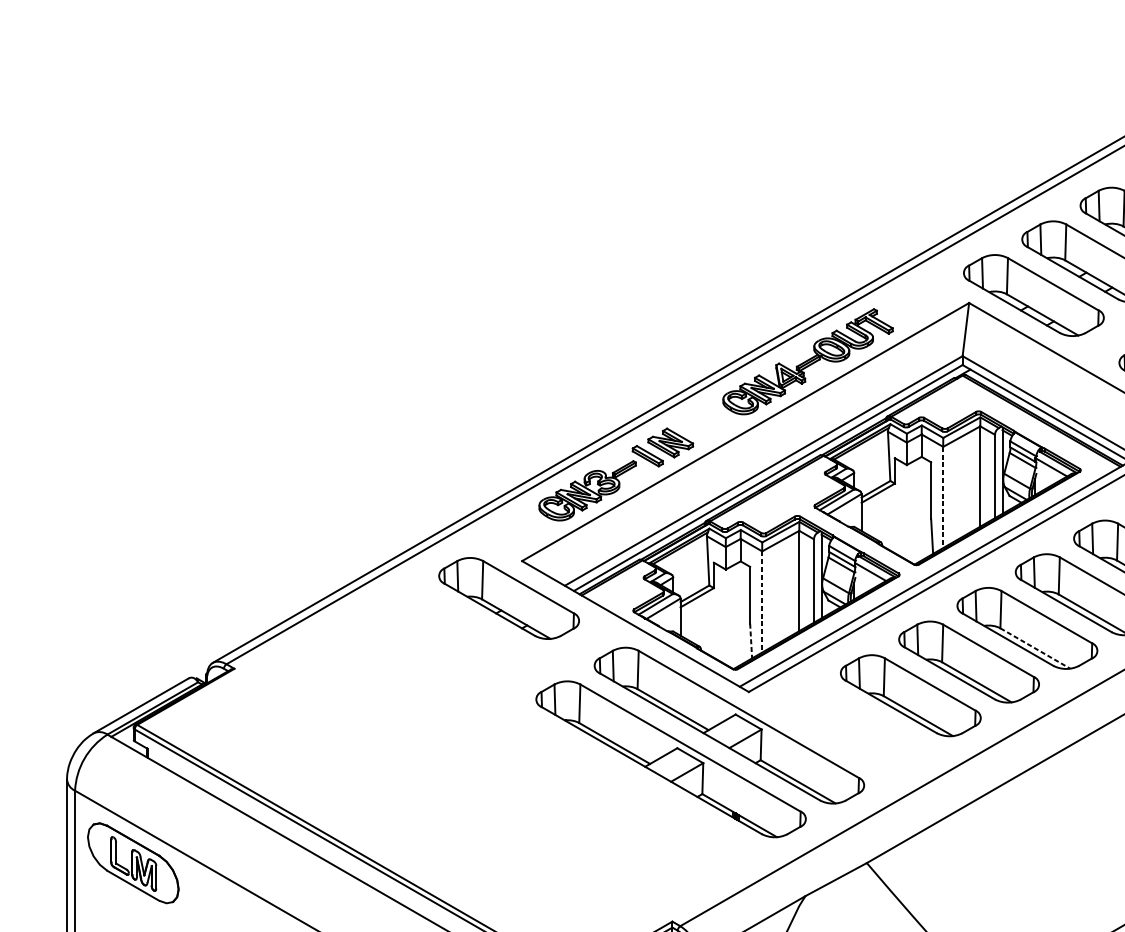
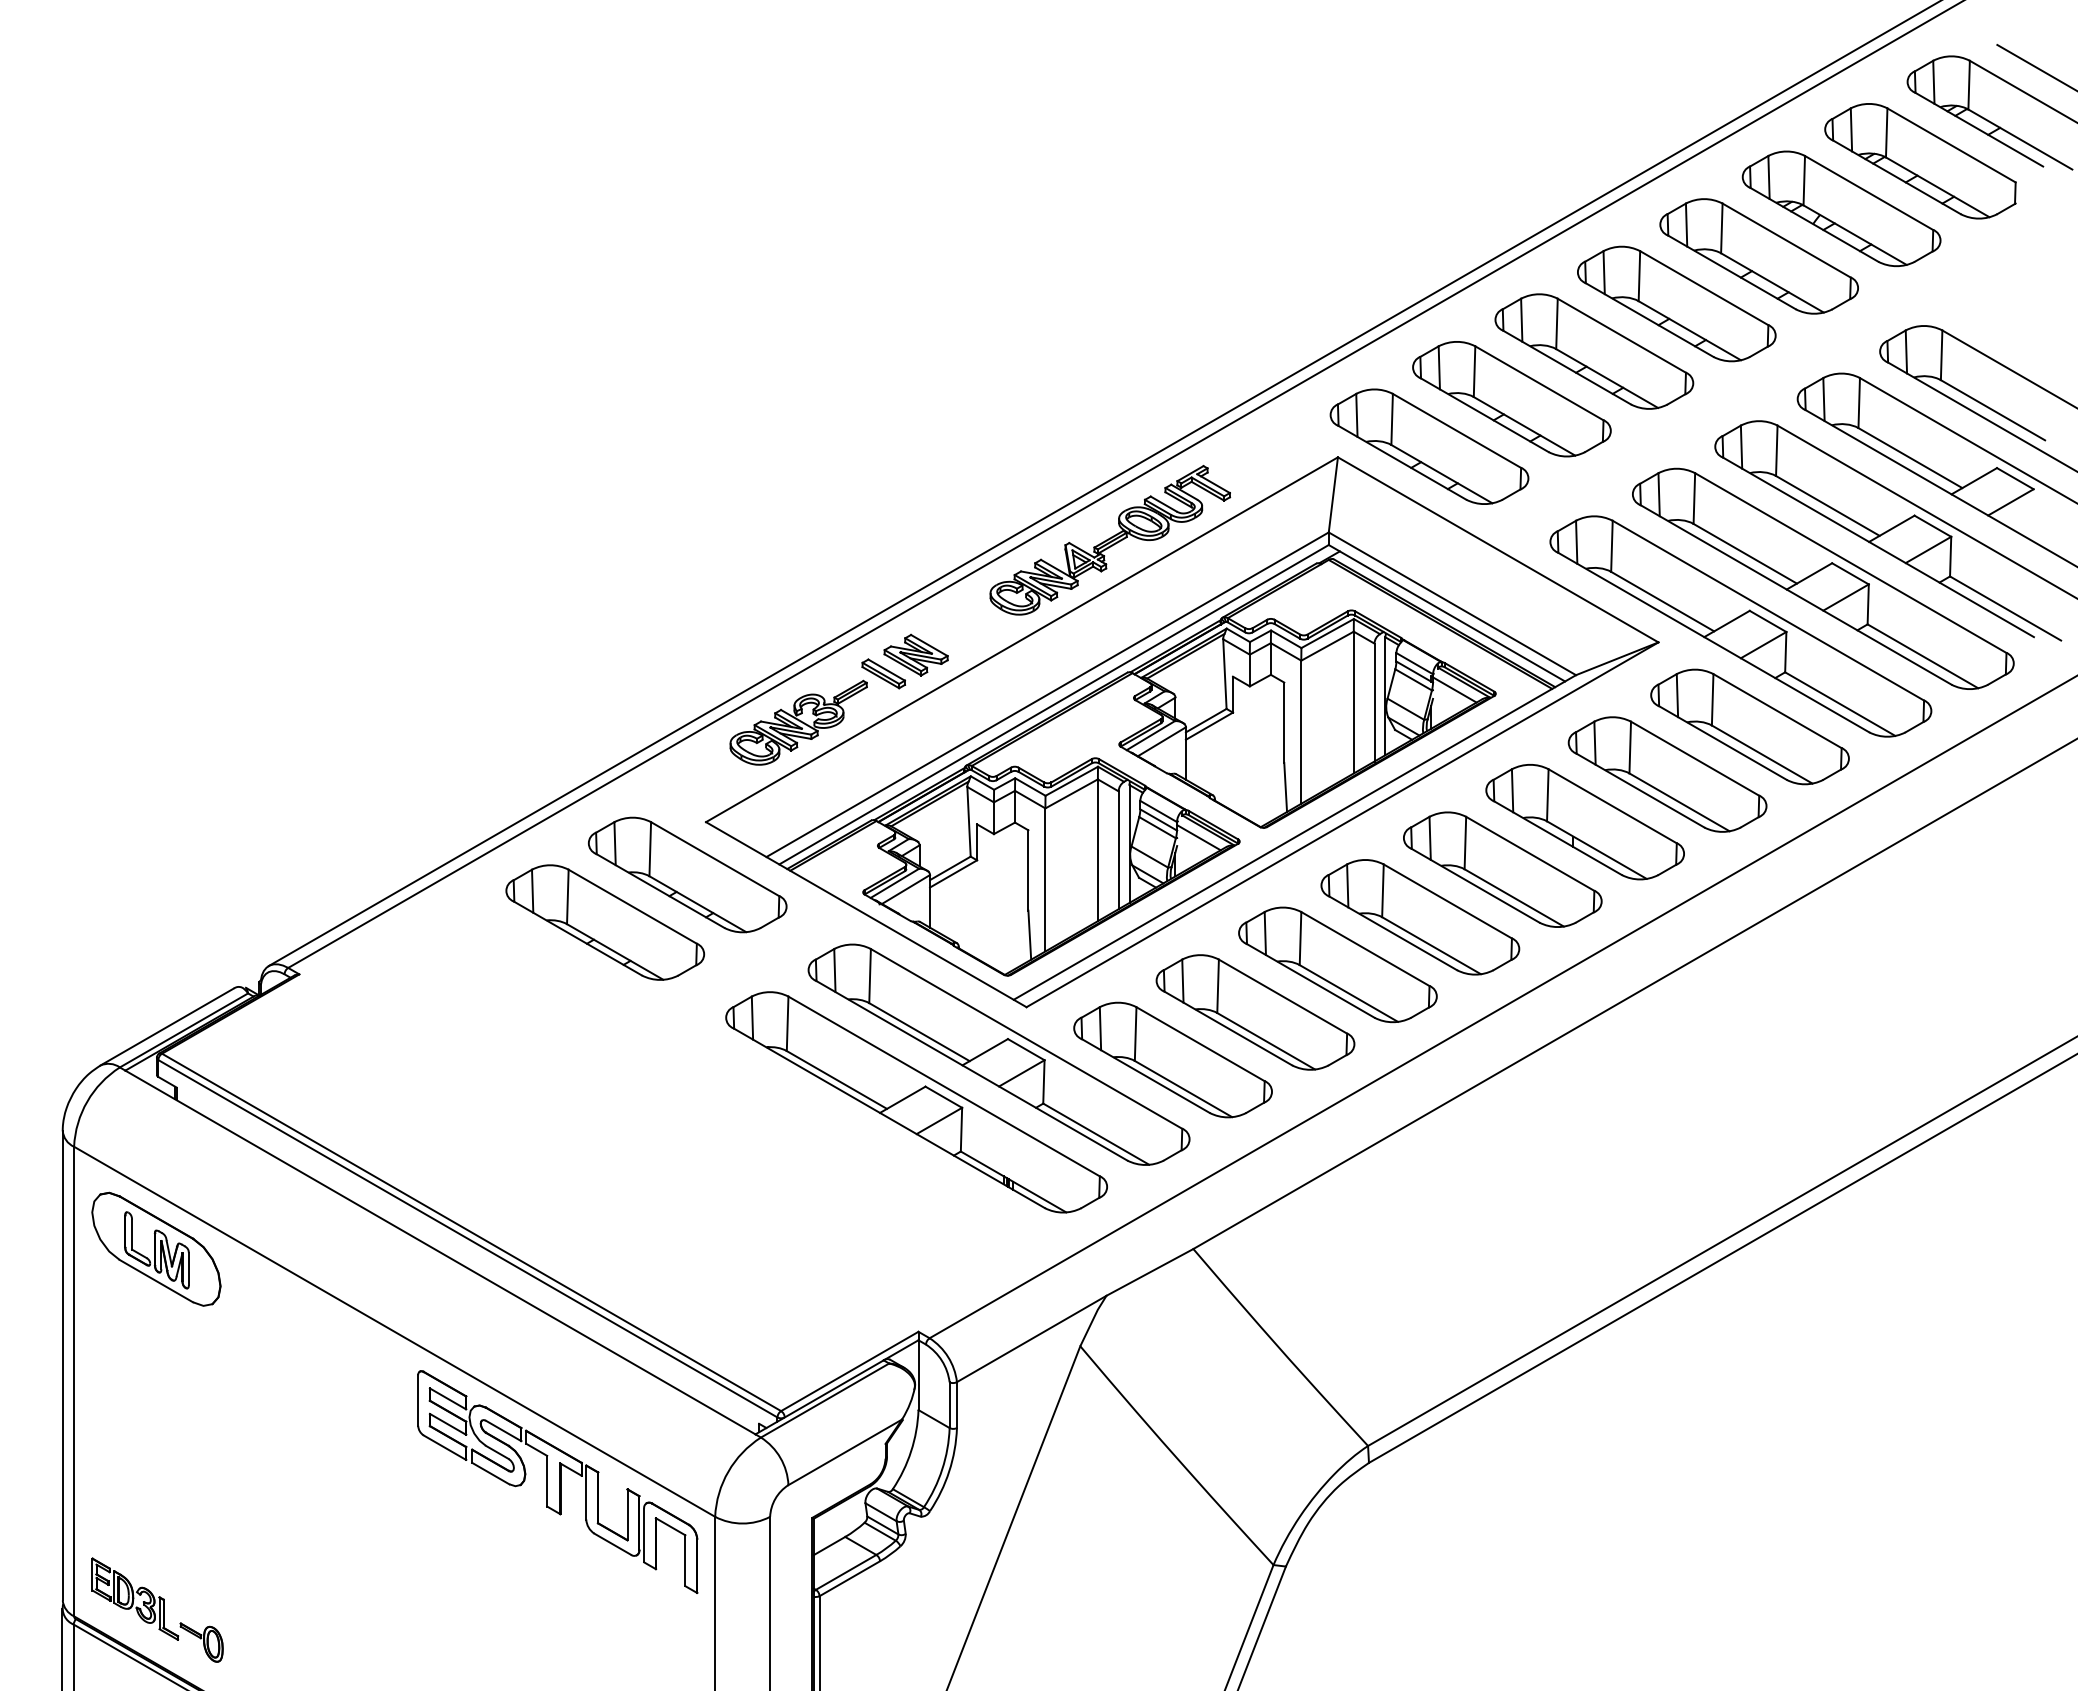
line: (943, 497) -> (1301, 732), dashed -> solid
line: (762, 601) -> (1045, 879), dashed -> solid
part: (450, 632) -> (605, 922), added
line: (750, 641) -> (1029, 935), dashed -> solid
line: (1035, 648) -> (1431, 945), dashed -> solid
part: (852, 729) -> (1172, 1059), added

